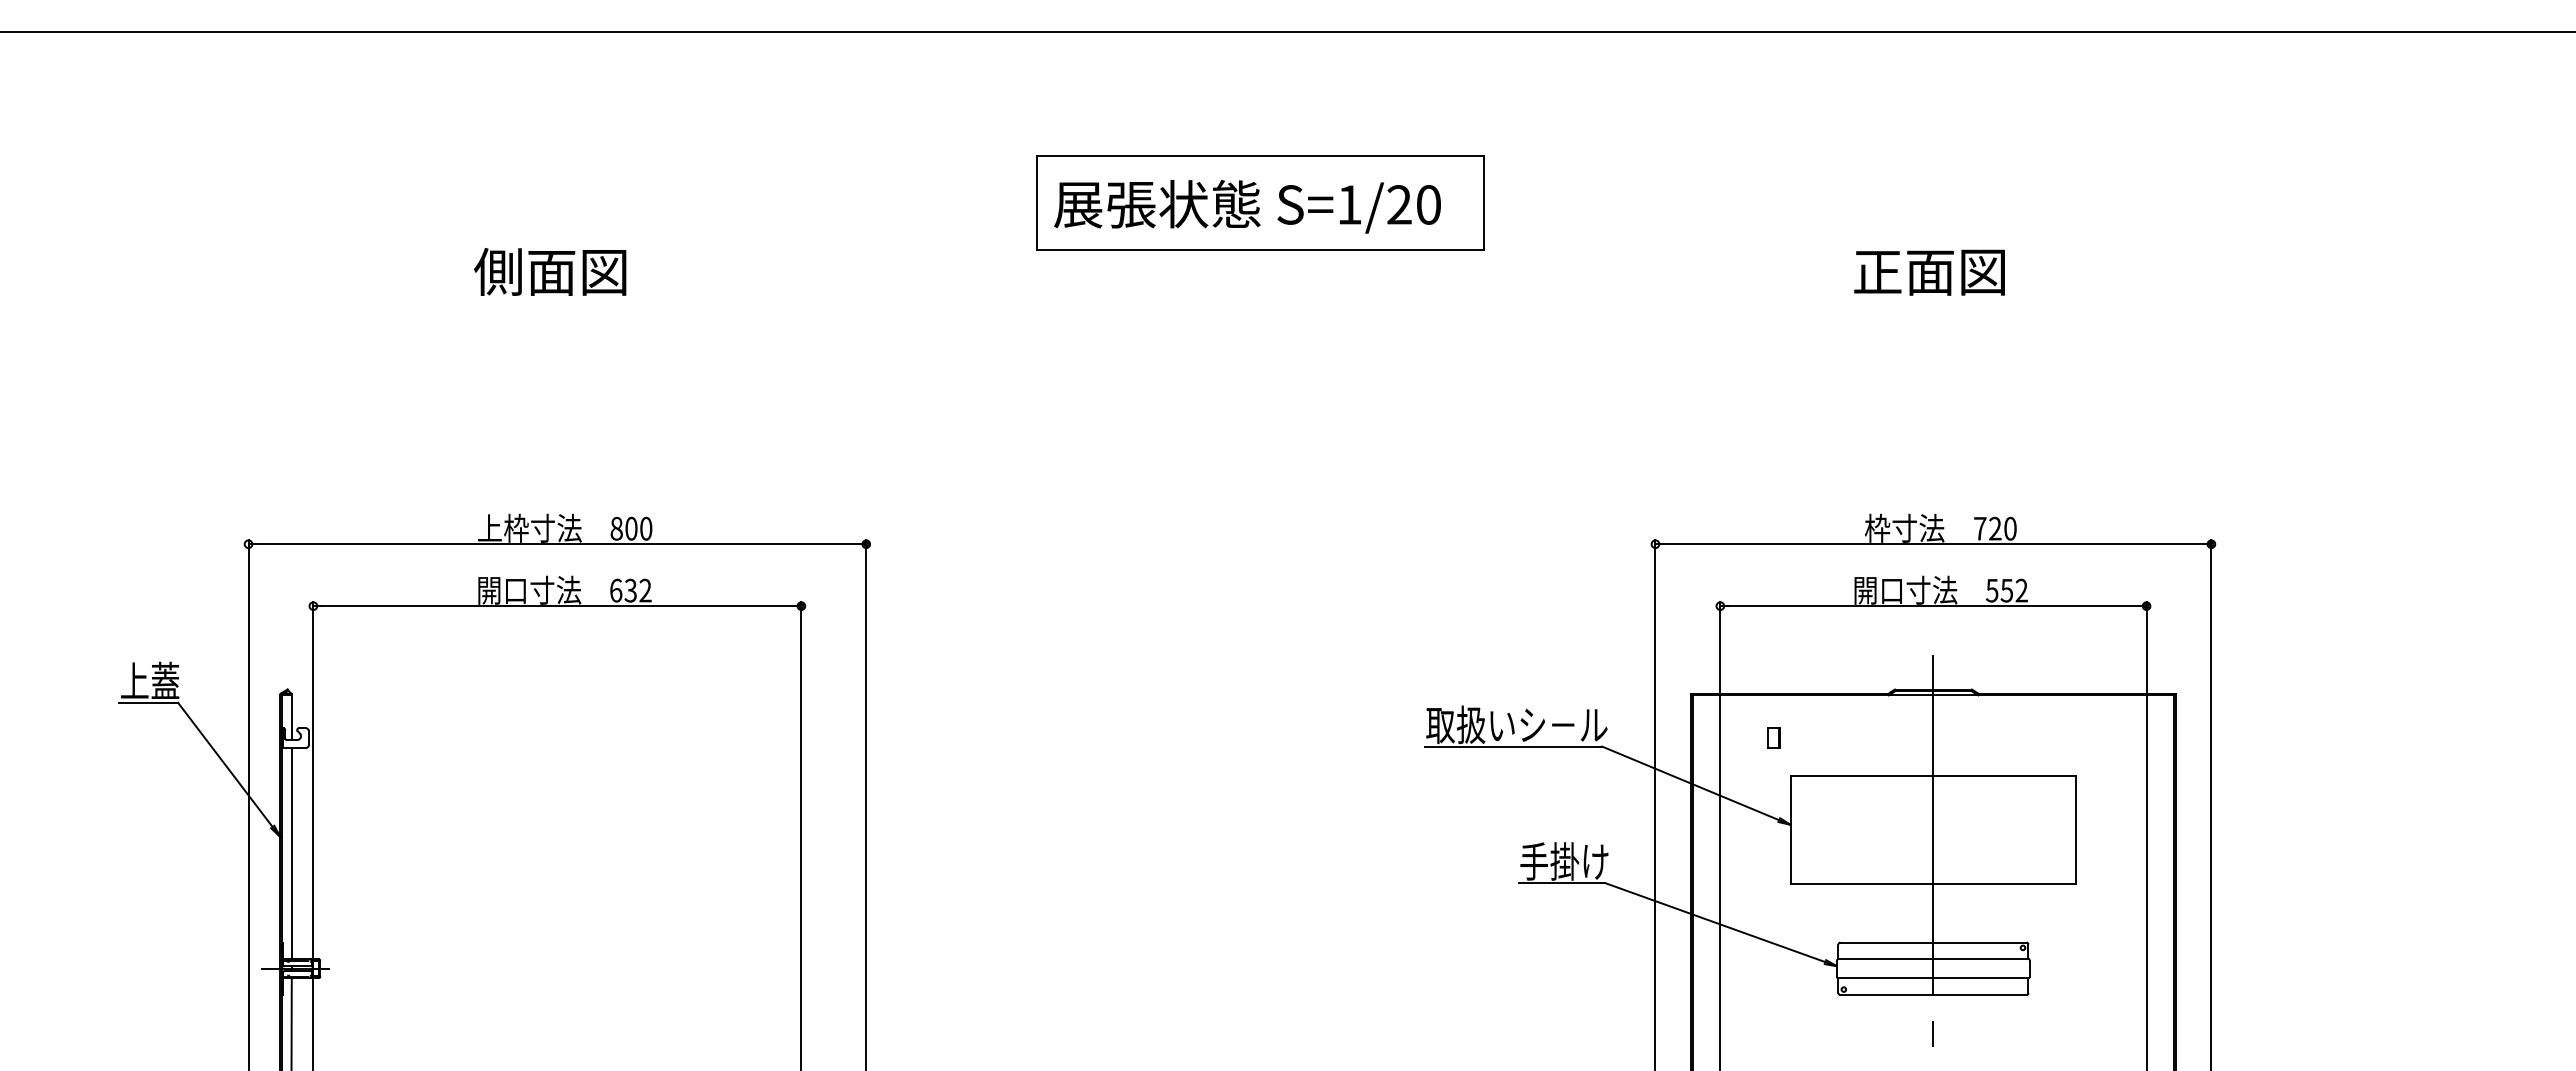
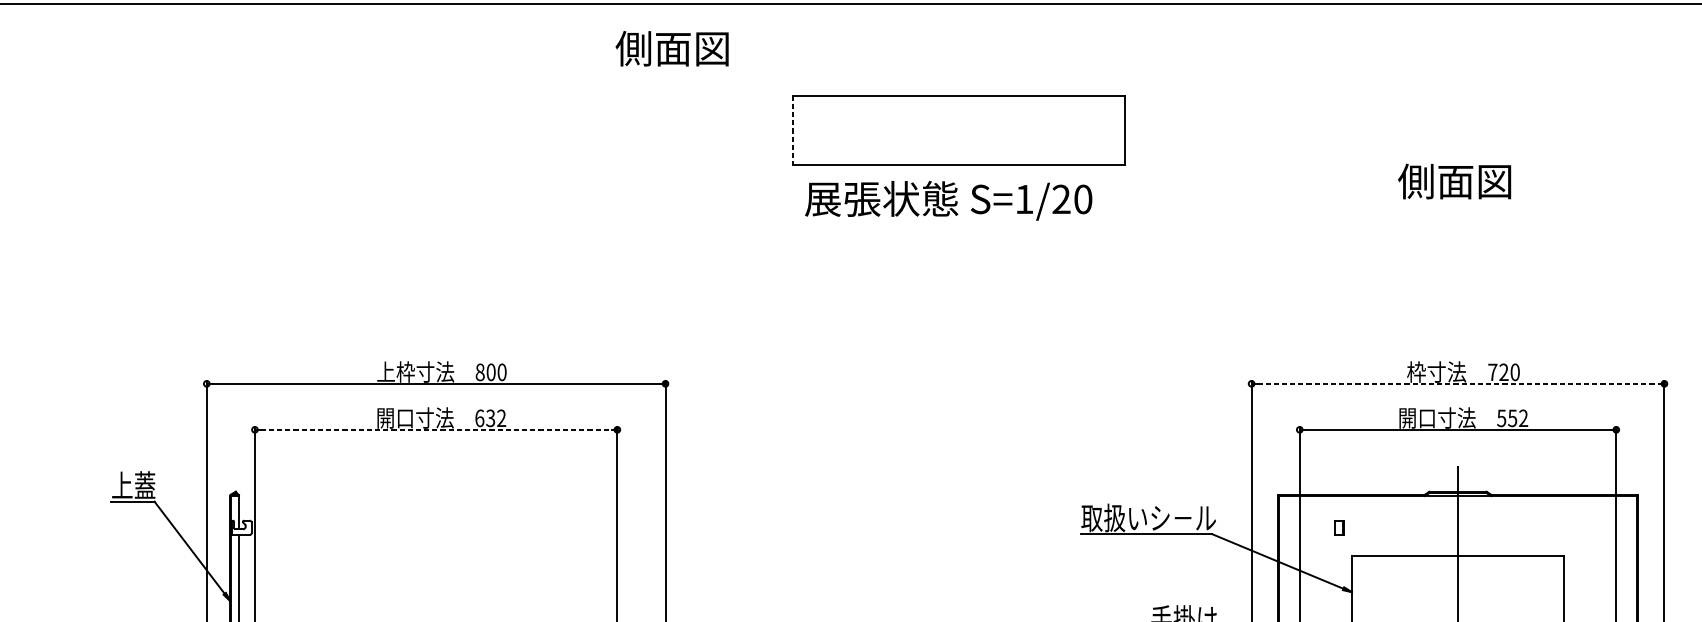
line: (1037, 203) -> (792, 130), solid -> dashed
text: (1247, 206) -> (948, 200), moved
text: (550, 271) -> (672, 48), moved
text: (1876, 271) -> (1415, 181), 正面図 -> 側面図
line: (1933, 544) -> (1458, 384), solid -> dashed
line: (557, 606) -> (436, 430), solid -> dashed

